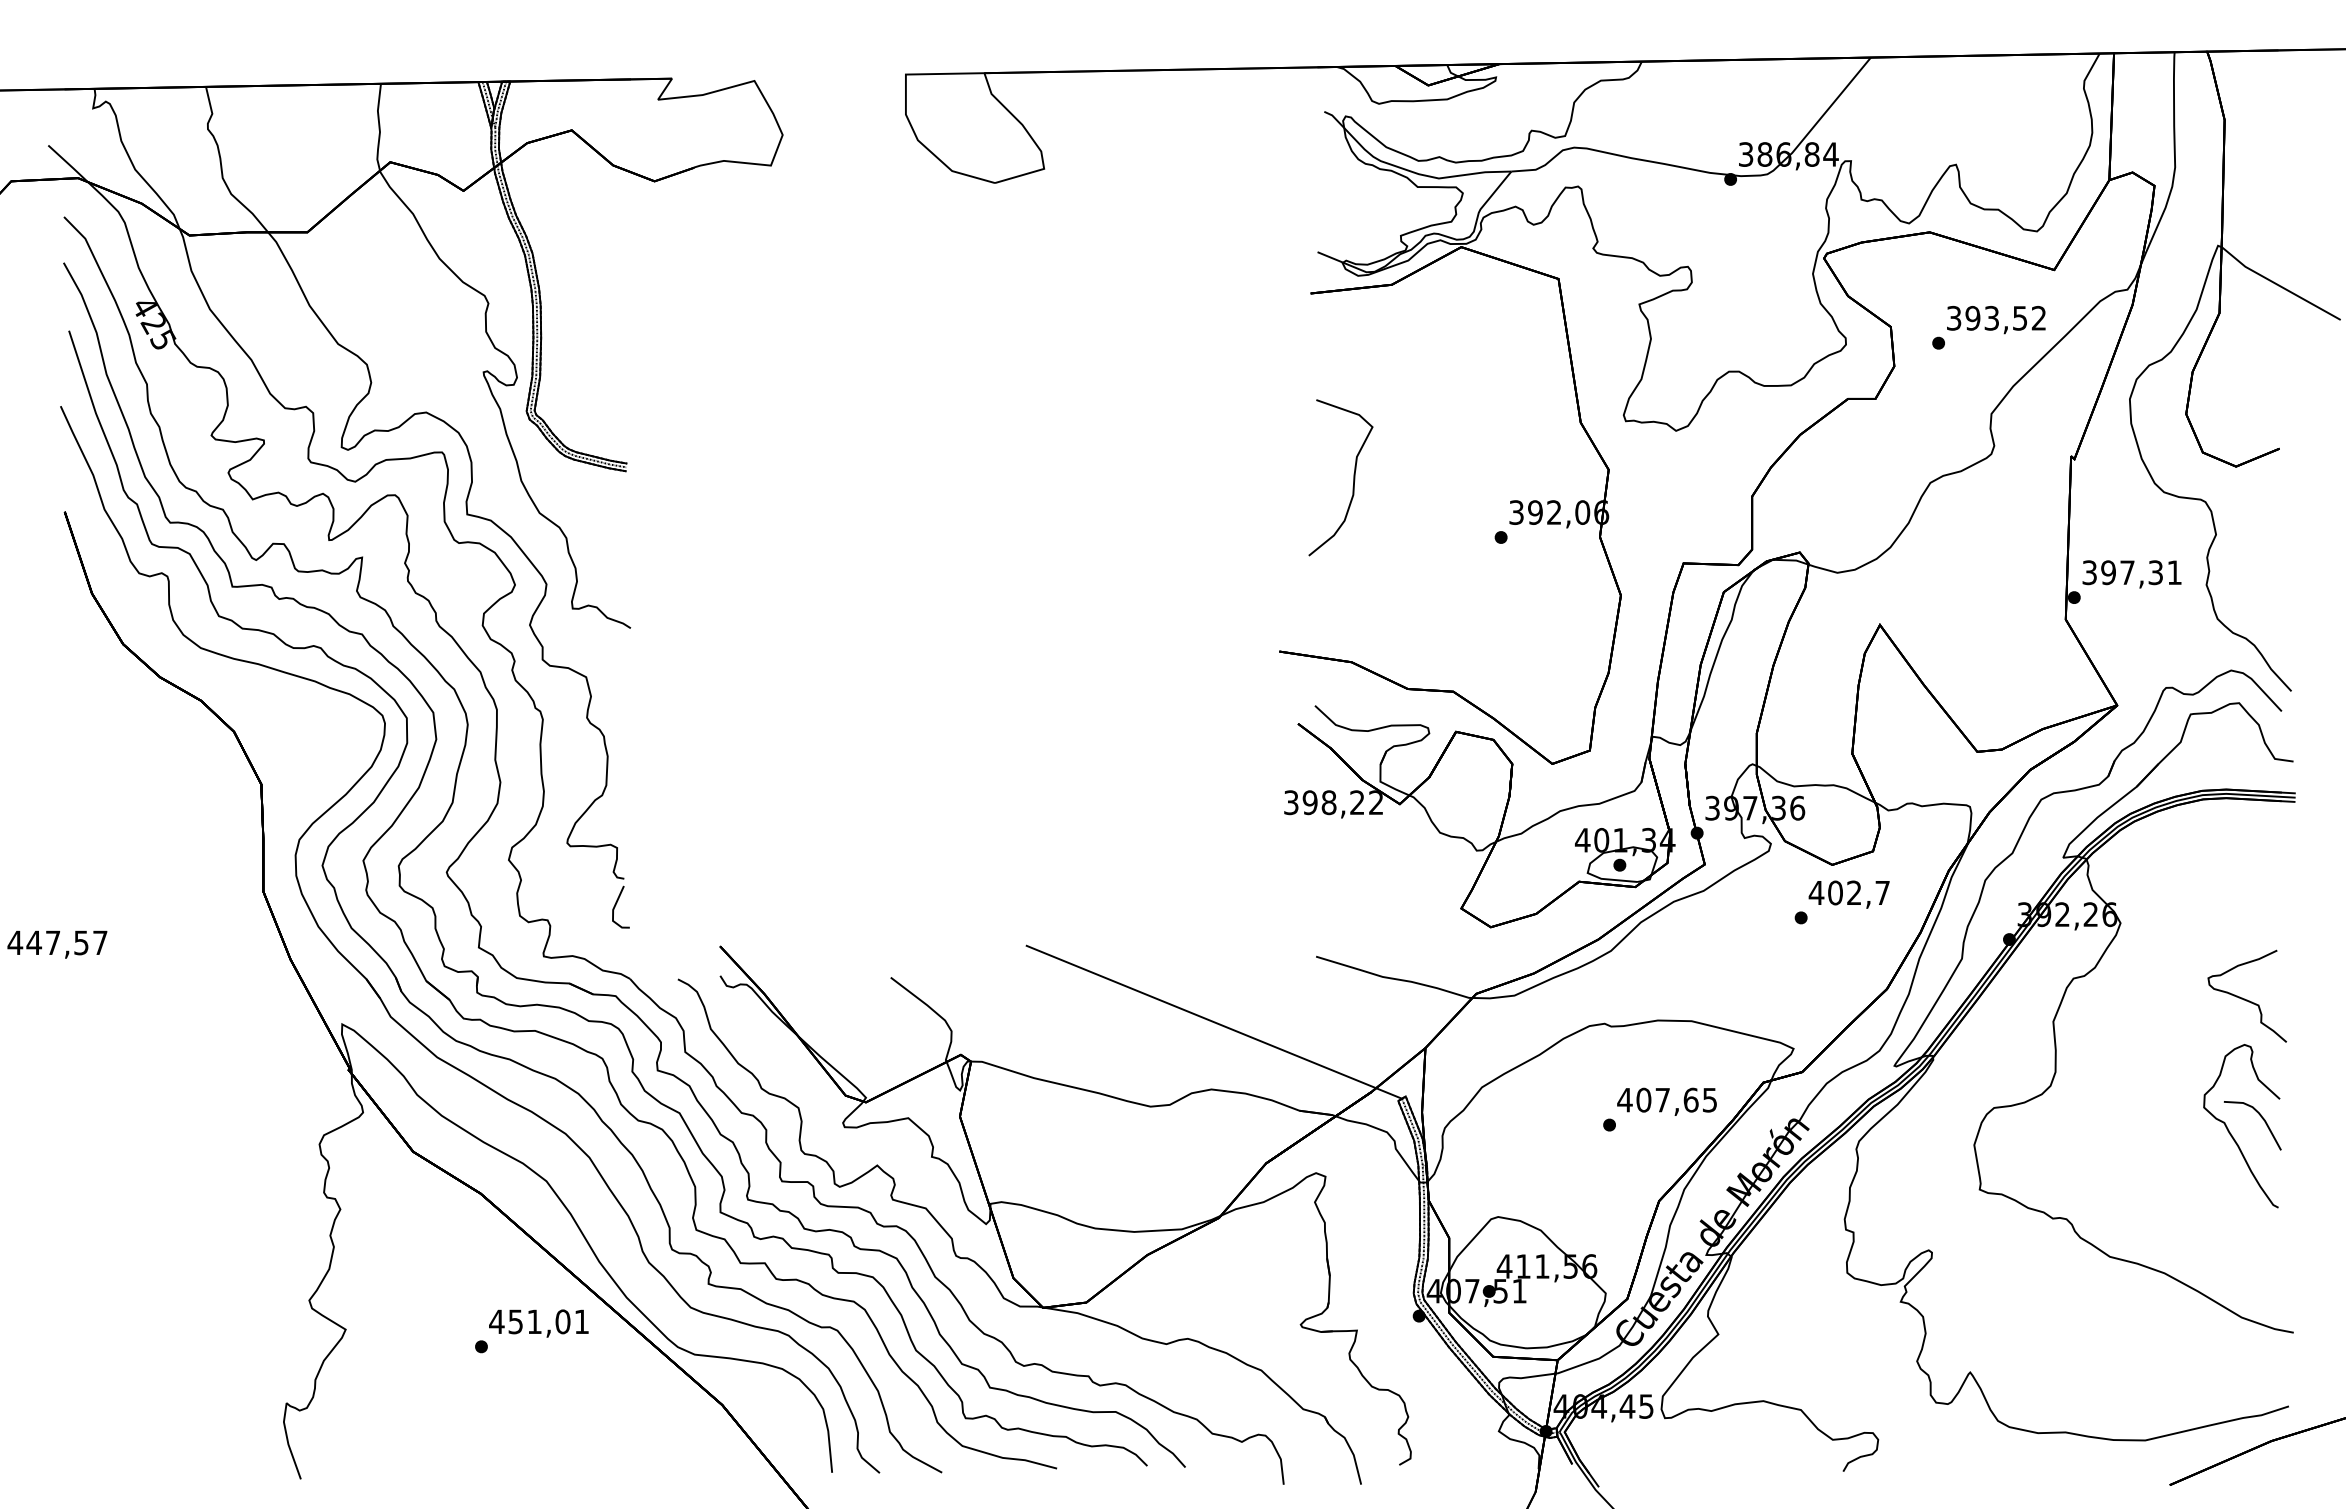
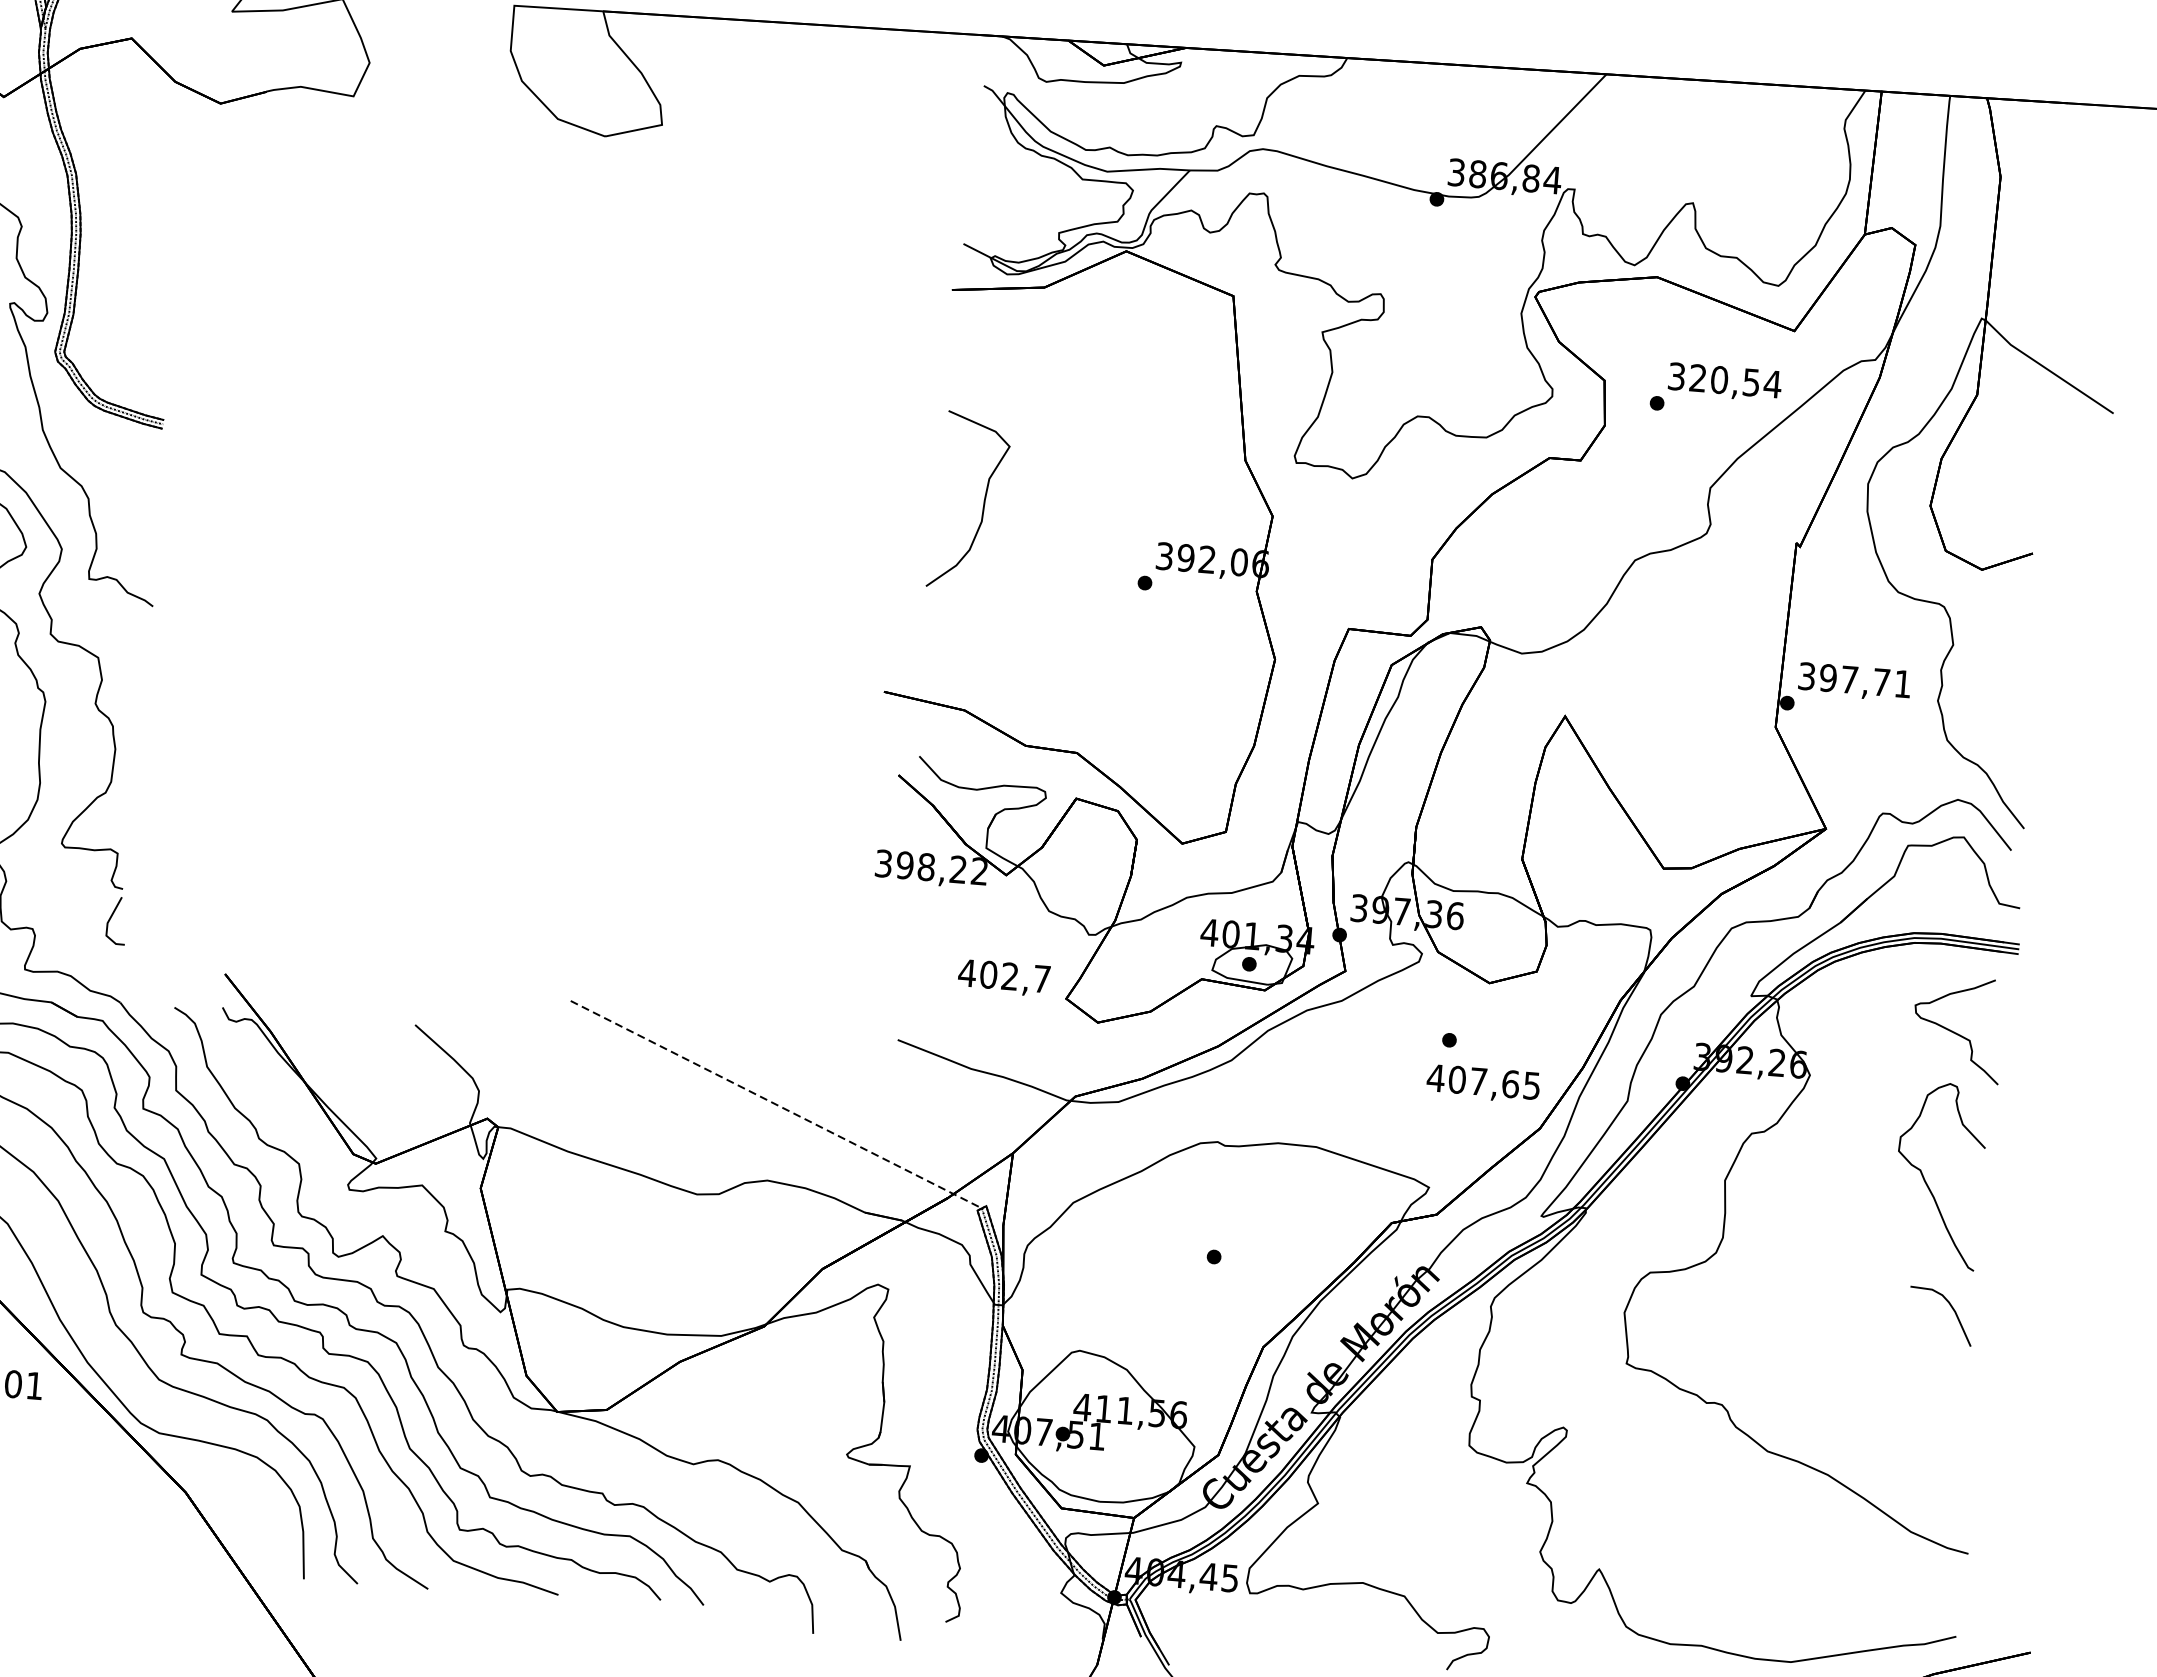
text: (2005, 317) -> (1734, 380), 393,52 -> 320,54
text: (2155, 572) -> (1881, 682), 397,31 -> 397,71
text: (1848, 894) -> (1003, 977), moved
line: (1214, 1022) -> (776, 1105), solid -> dashed
part: (2254, 1073) -> (1958, 1117), moved
text: (1666, 1101) -> (1482, 1083), moved

